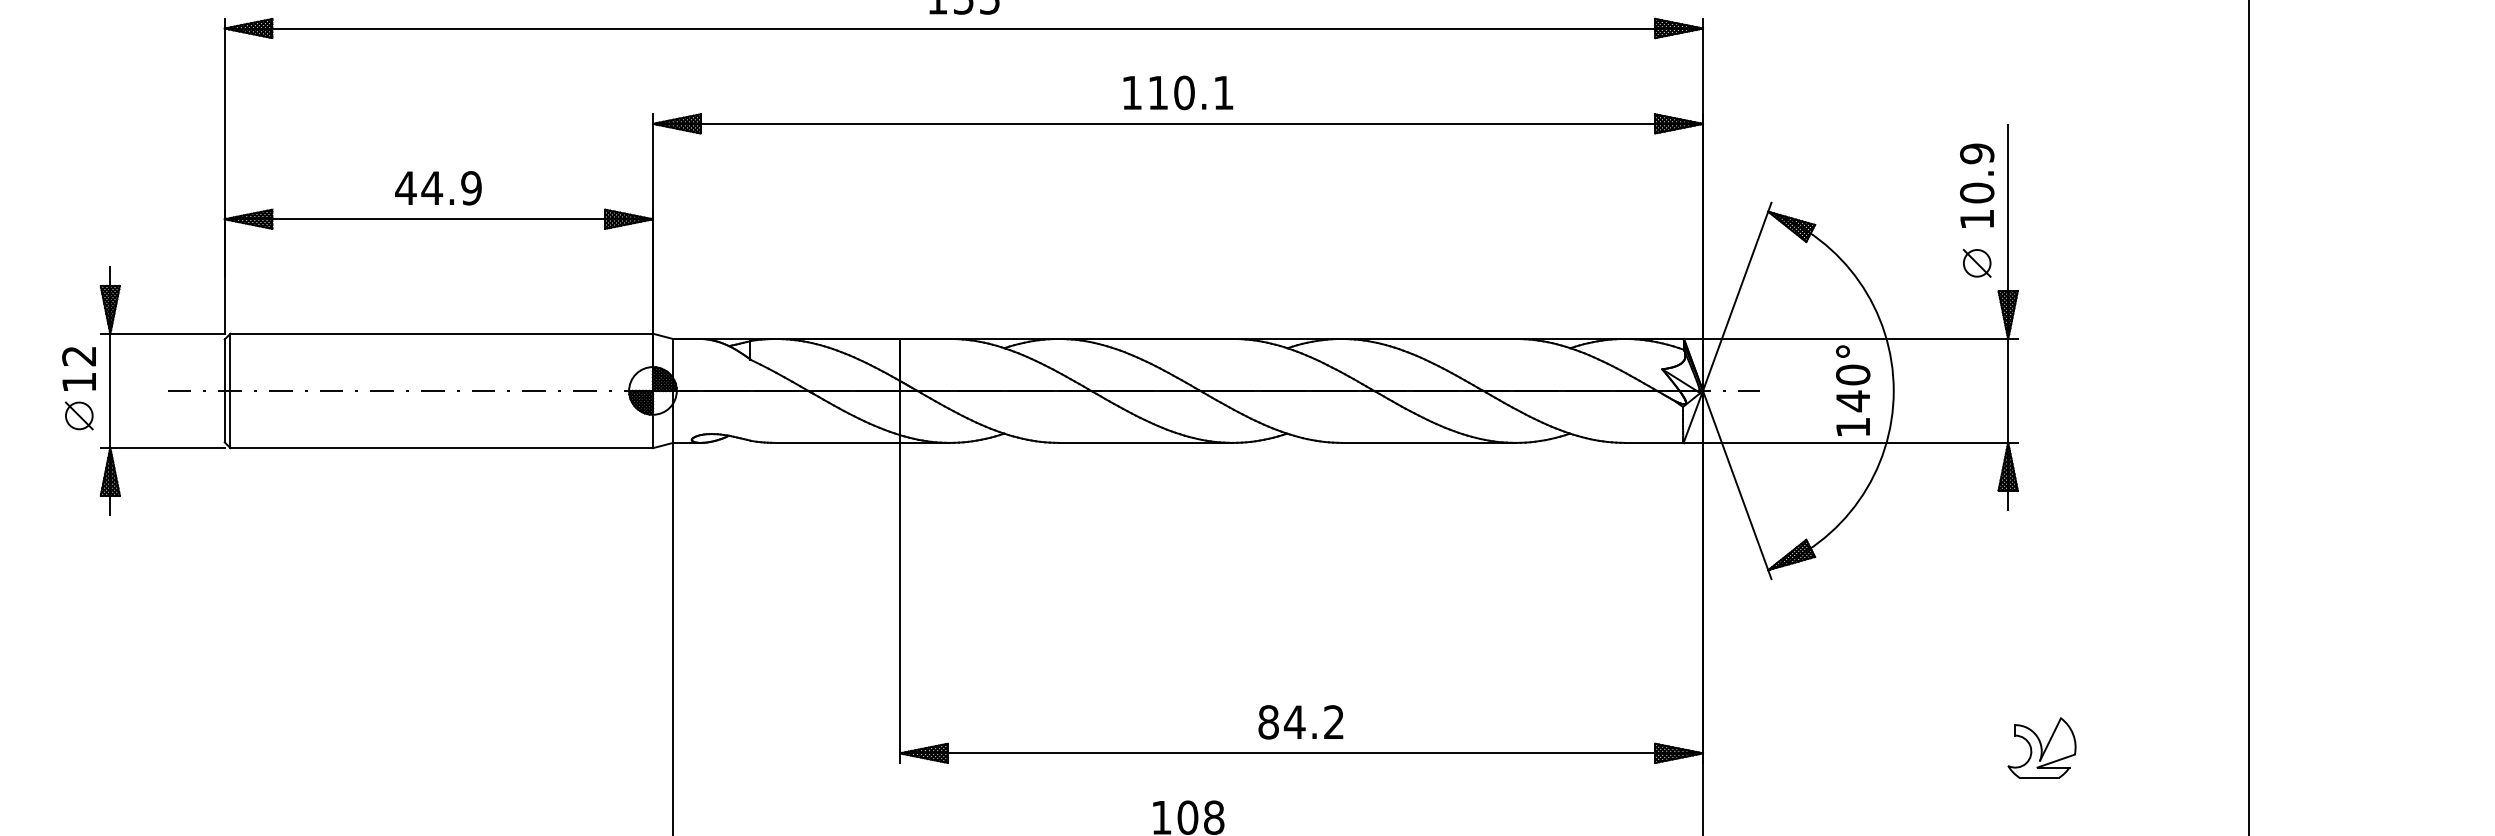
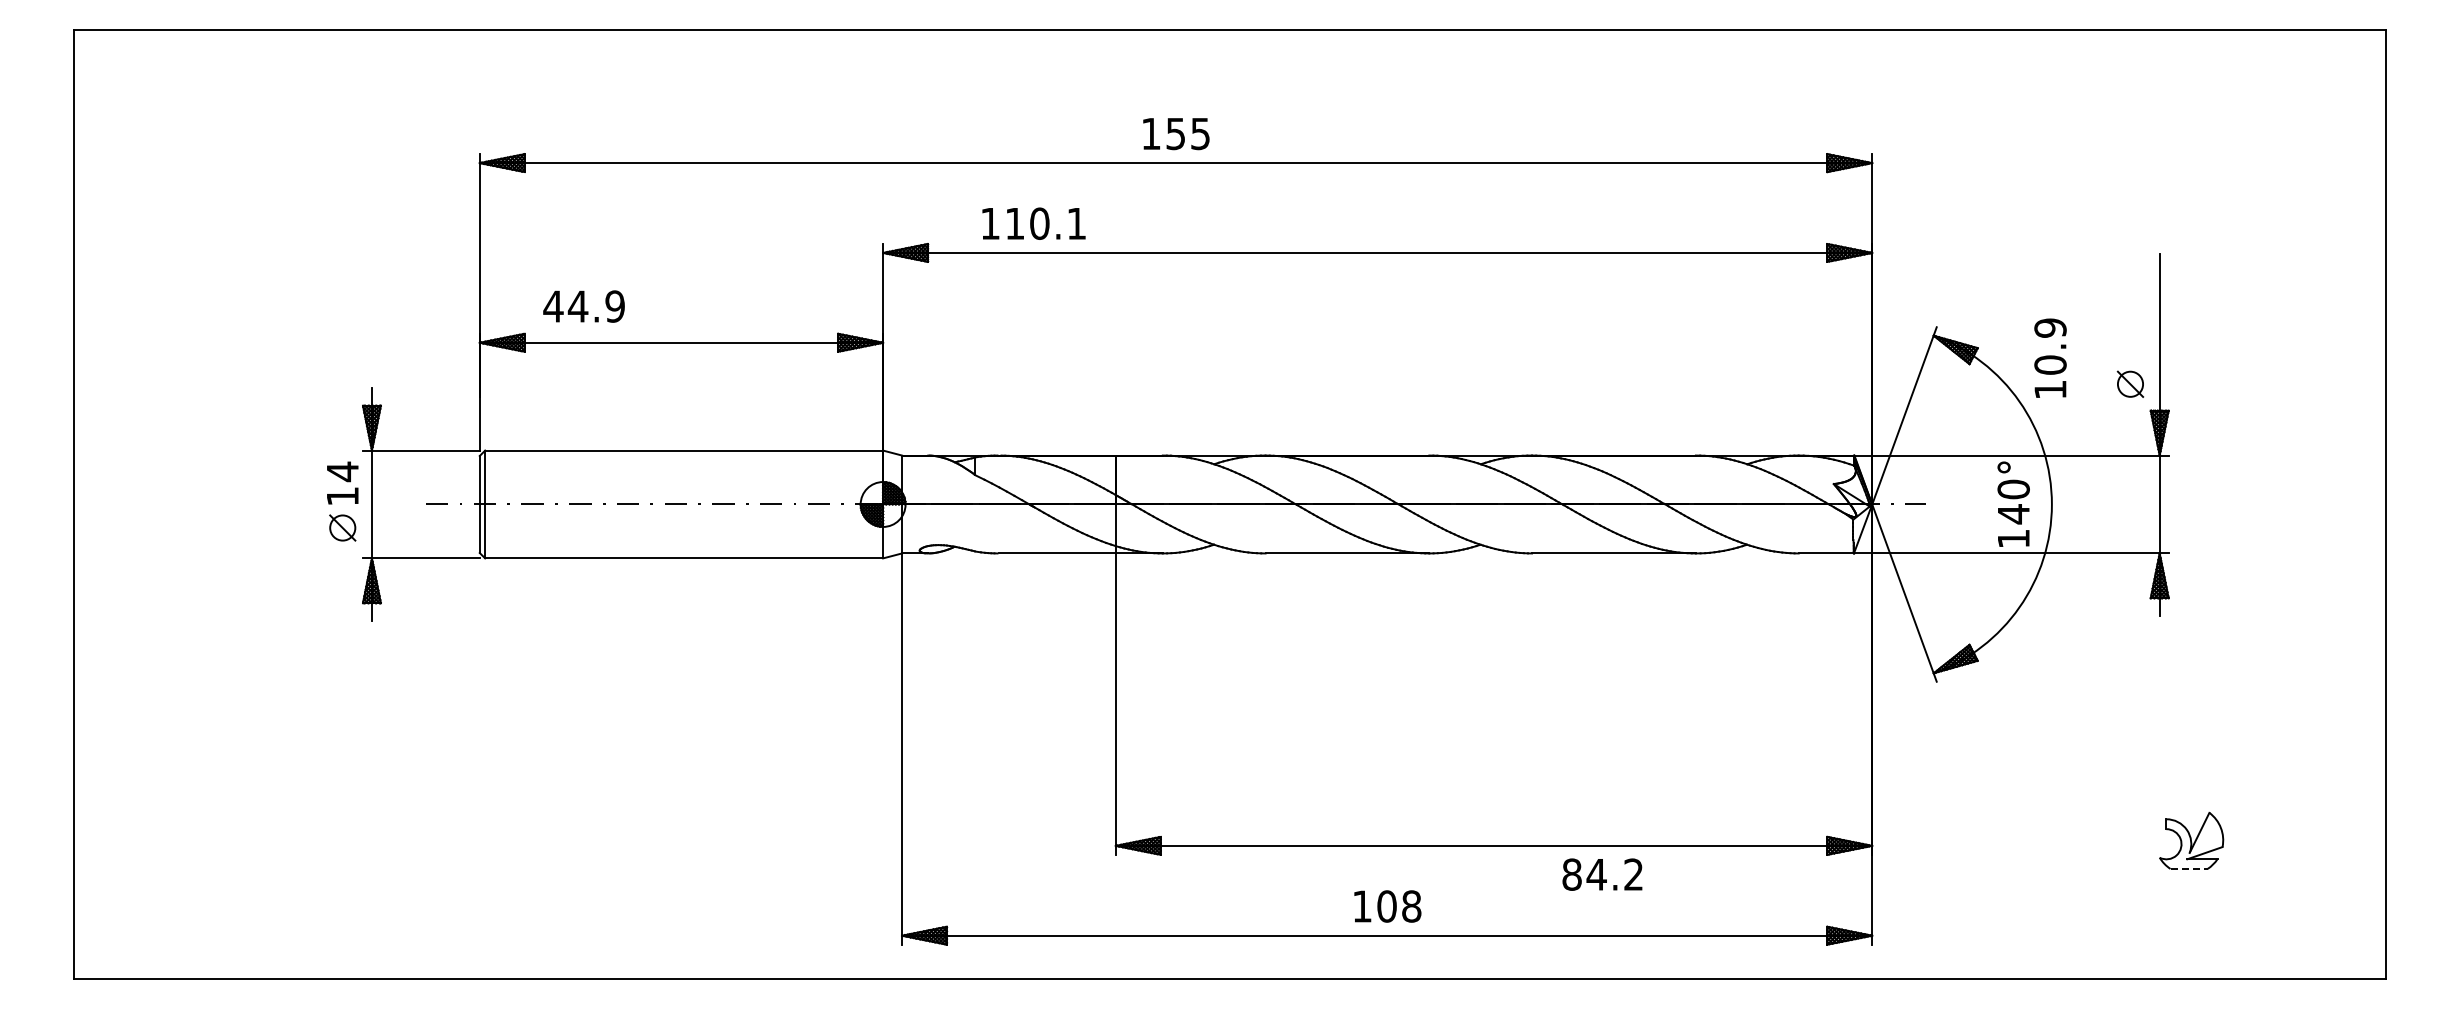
text: (1177, 92) -> (1033, 223), moved
text: (1977, 185) -> (2050, 357), moved
text: (437, 188) -> (583, 306), moved
text: (79, 355) -> (342, 471), 12 -> 14
text: (1300, 722) -> (1602, 874), moved
line: (2039, 777) -> (2189, 868), solid -> dashed

